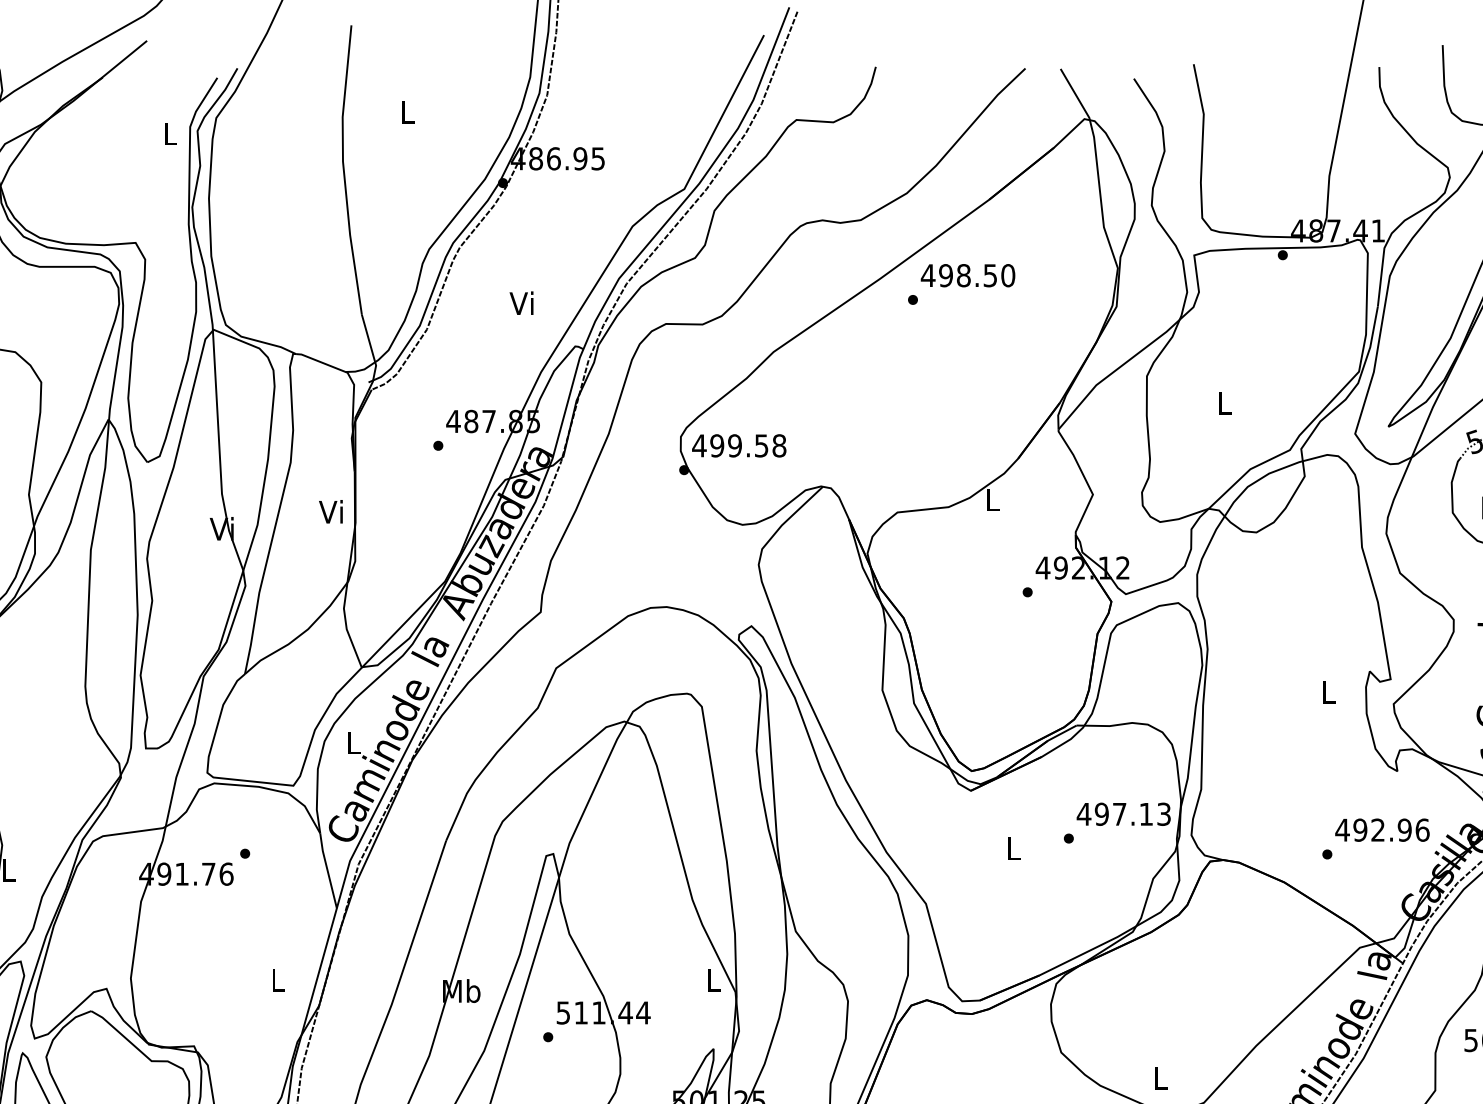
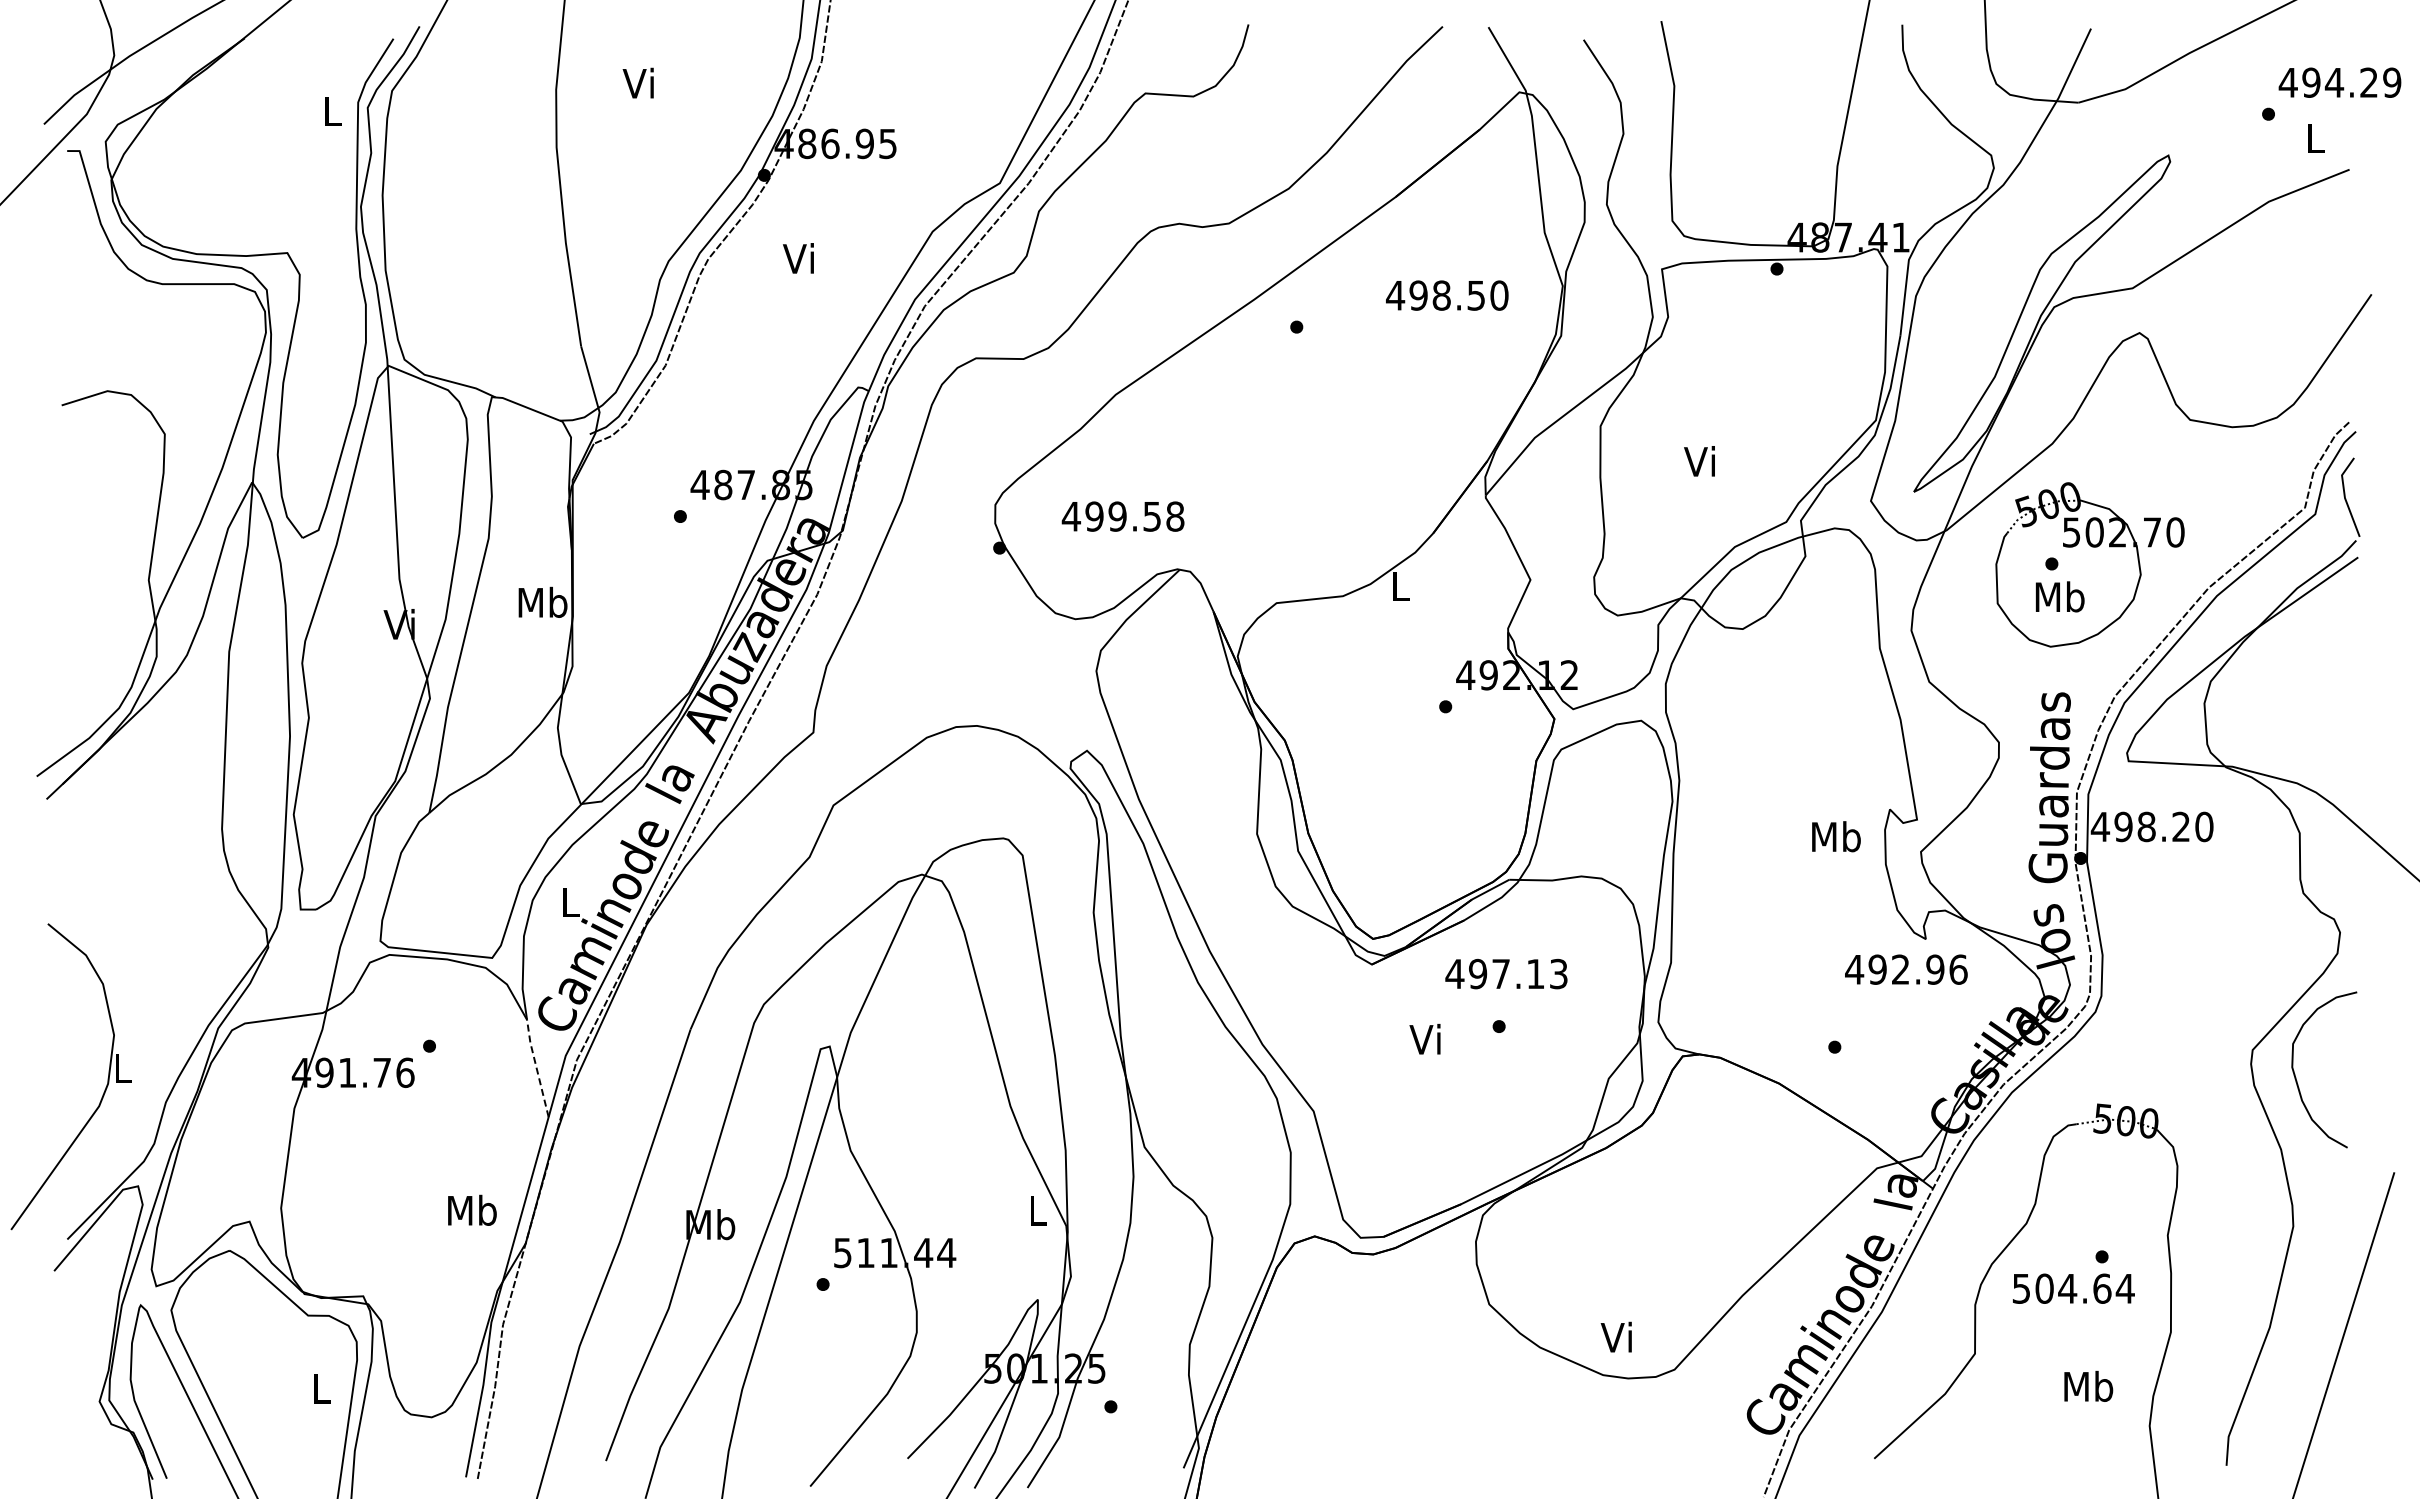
text: (405, 111) -> (637, 82), L -> Vi
text: (968, 275) -> (1447, 295), moved
text: (521, 303) -> (798, 258), moved
text: (1223, 403) -> (1699, 461), L -> Vi
text: (738, 445) -> (1122, 516), moved
text: (332, 511) -> (542, 601), Vi -> Mb
text: (1328, 692) -> (1836, 836), L -> Mb
text: (1123, 814) -> (1506, 974), moved
text: (1382, 830) -> (1906, 969), moved
text: (1011, 847) -> (1424, 1038), L -> Vi
line: (327, 870) -> (536, 1067), solid -> dashed
text: (278, 979) -> (472, 1209), L -> Mb
text: (1158, 1077) -> (1615, 1336), L -> Vi

